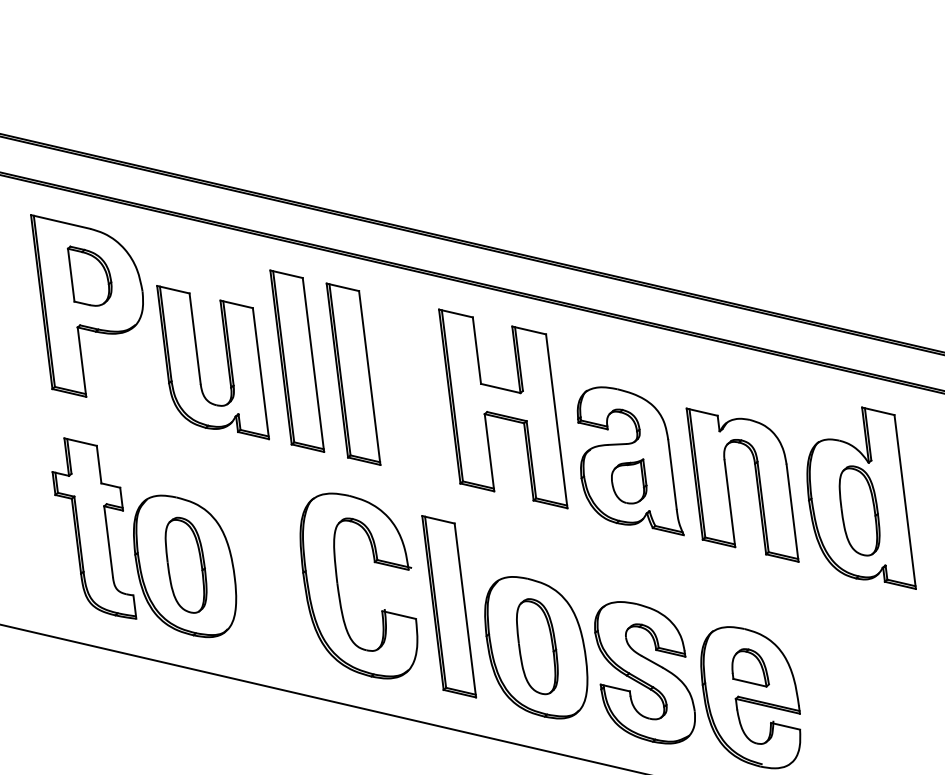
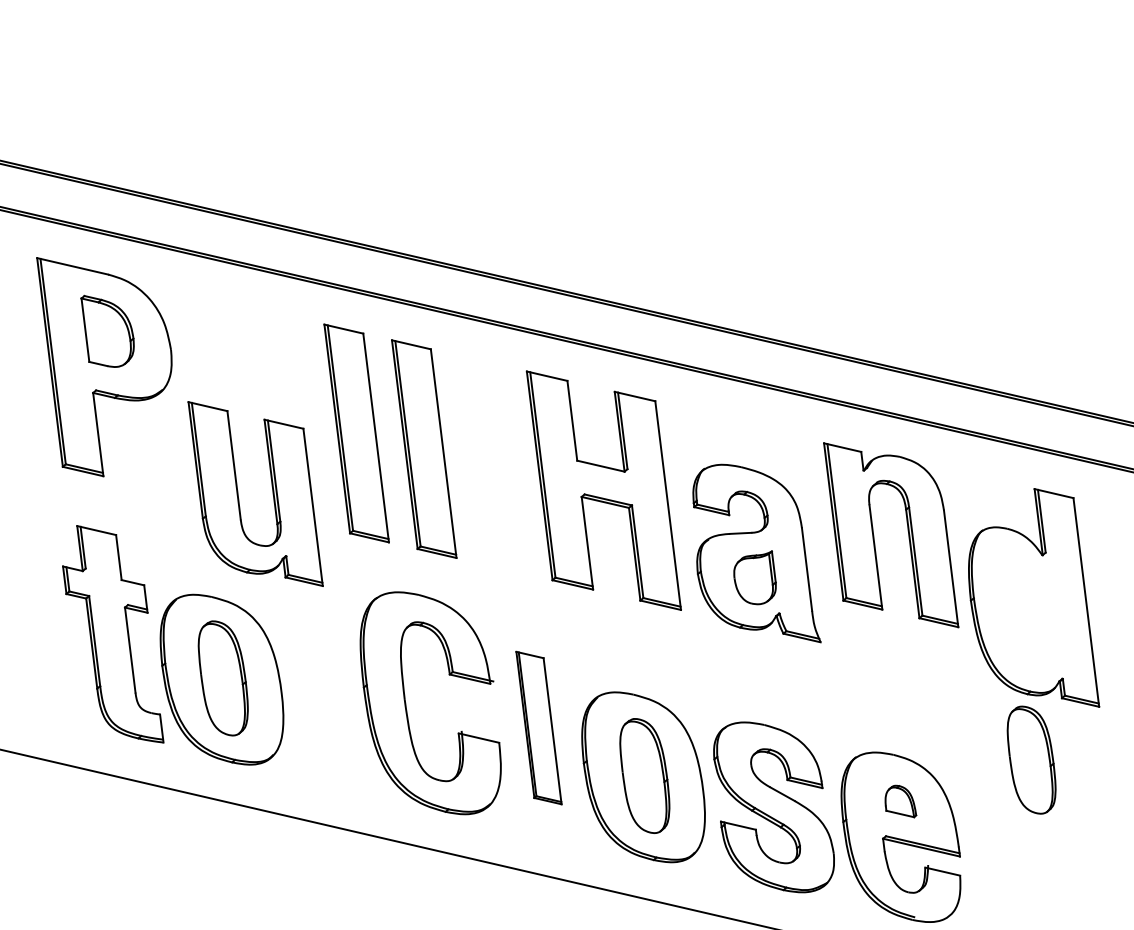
part: (199, 366) -> (239, 498), moved
part: (756, 482) -> (907, 531), moved
part: (859, 510) -> (1031, 759), moved
part: (448, 606) -> (538, 727), size x0.7
part: (750, 667) -> (900, 801), size x0.7

